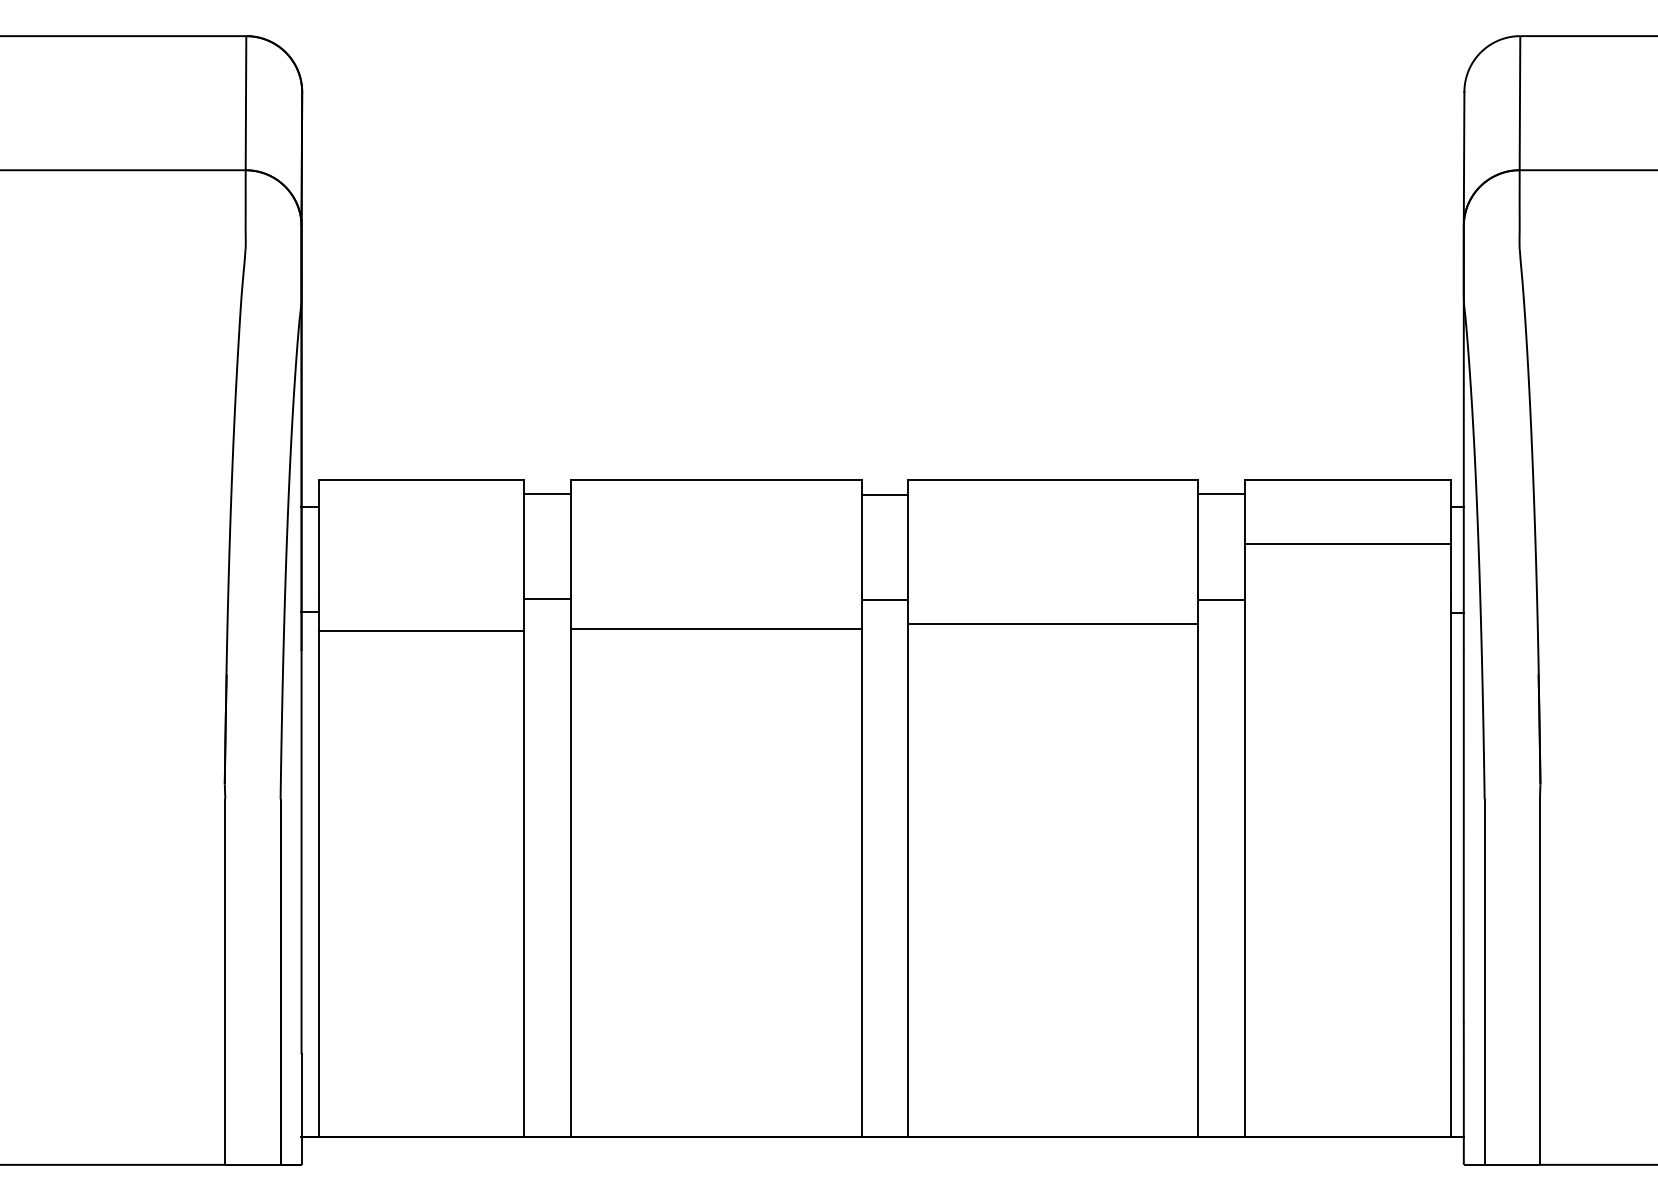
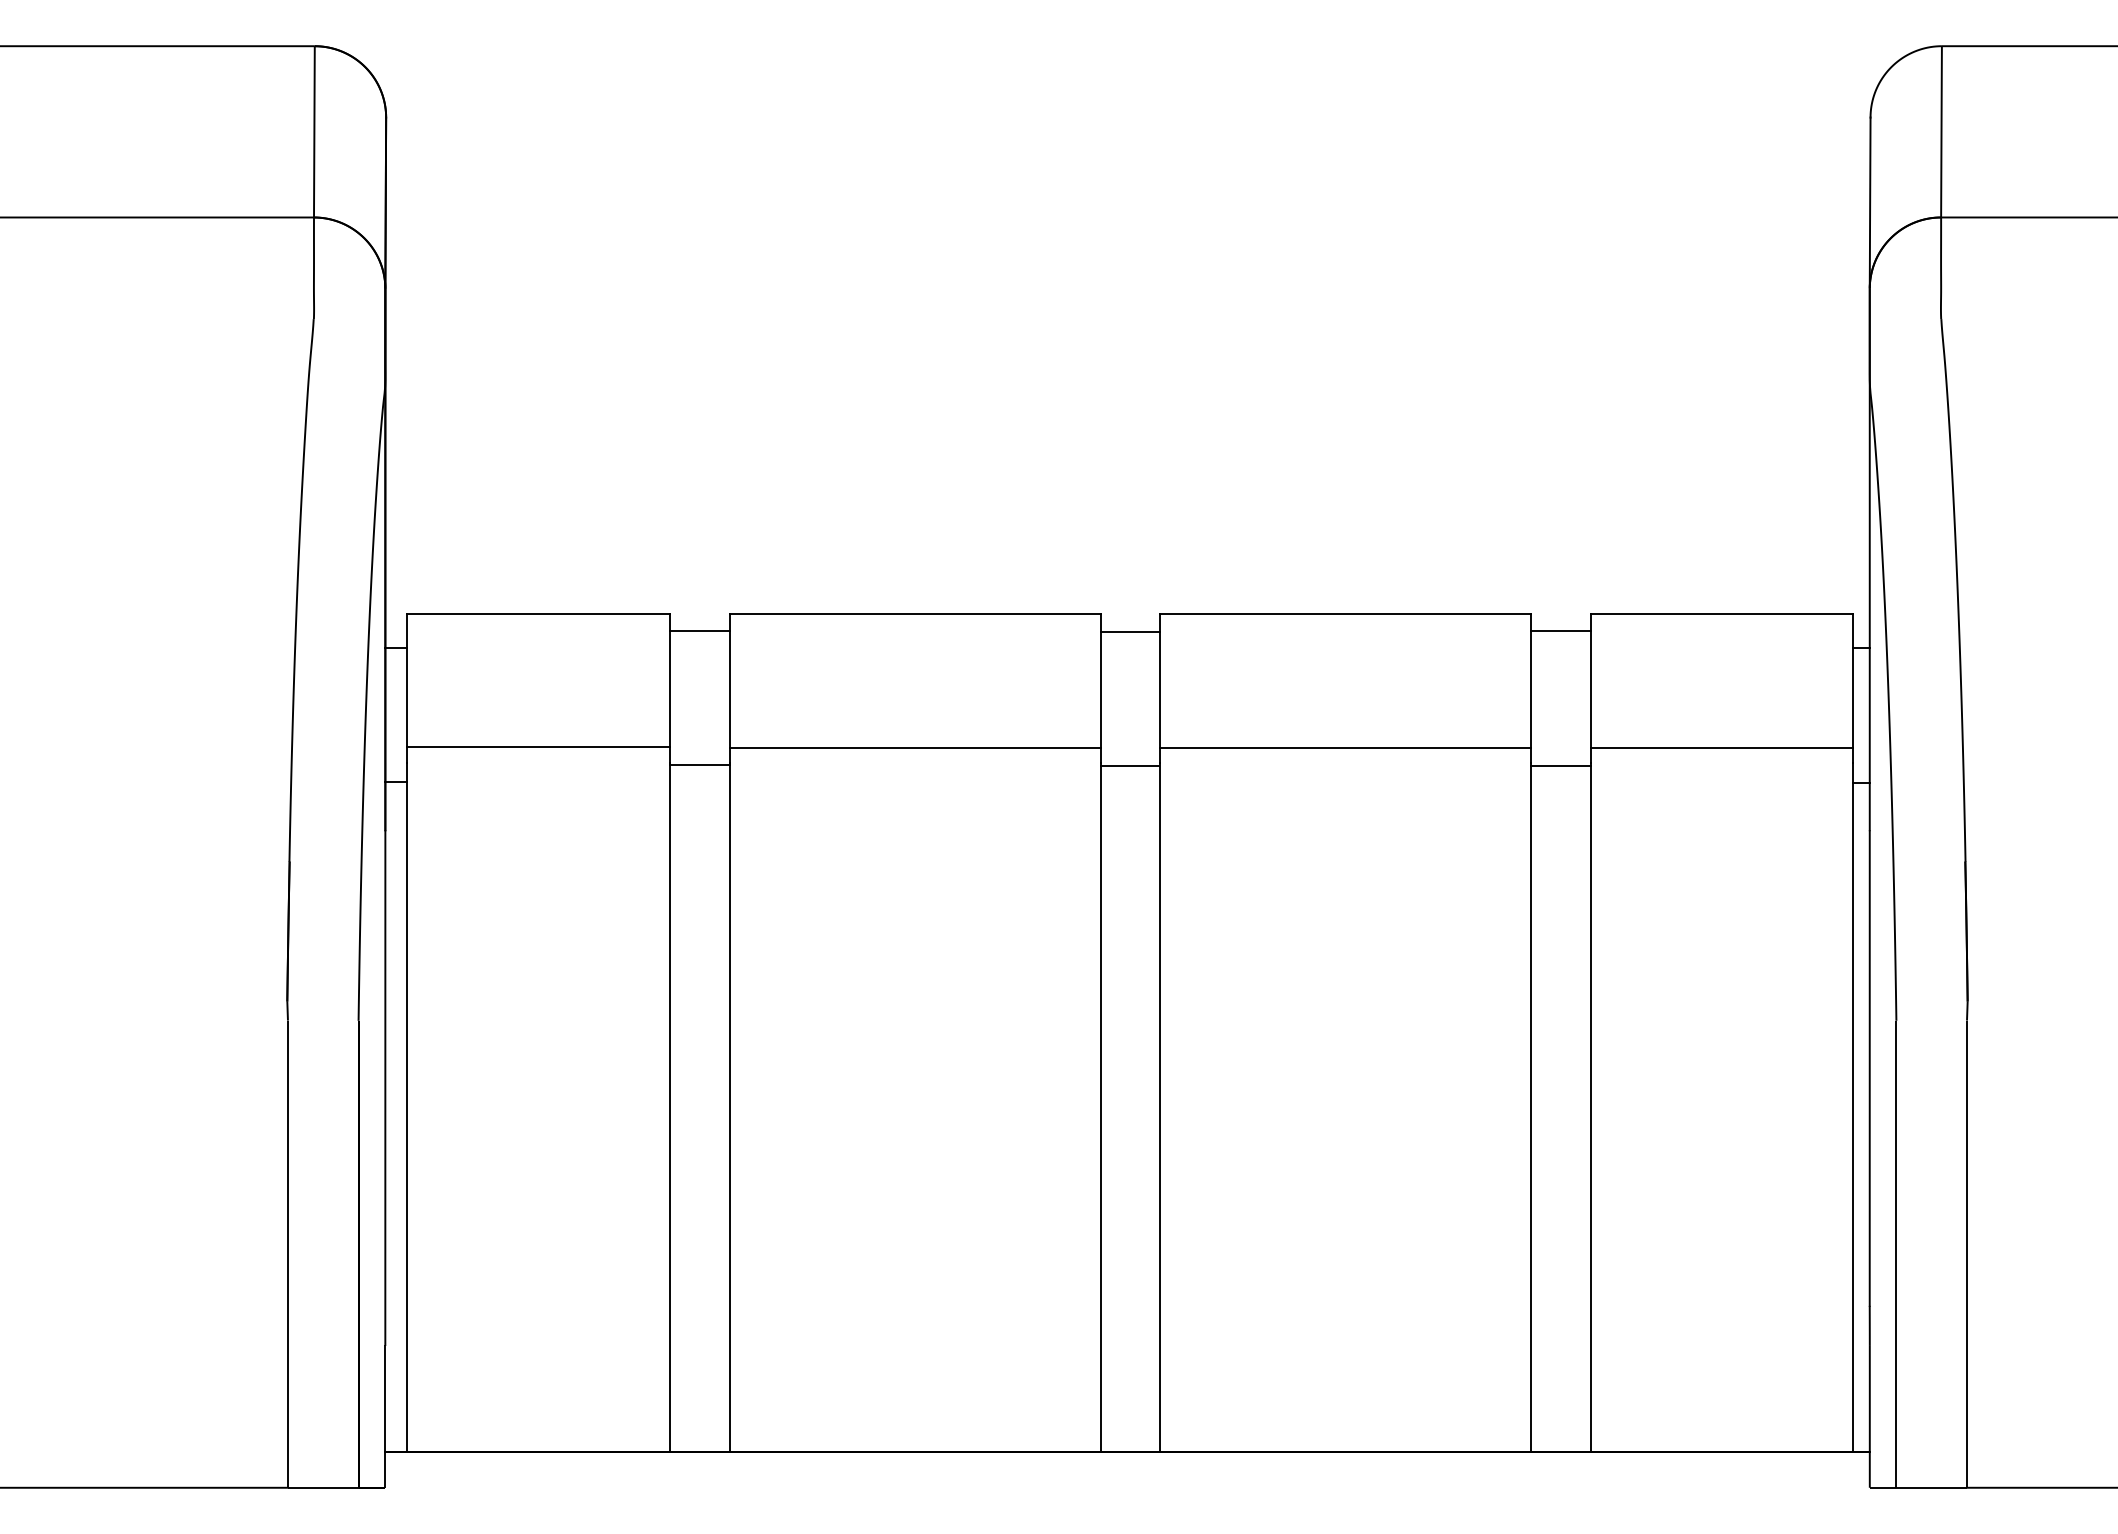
line: (1347, 543) -> (1721, 747), moved
line: (1052, 623) -> (1344, 747), moved
line: (716, 628) -> (915, 747), moved
line: (421, 631) -> (538, 747), moved

